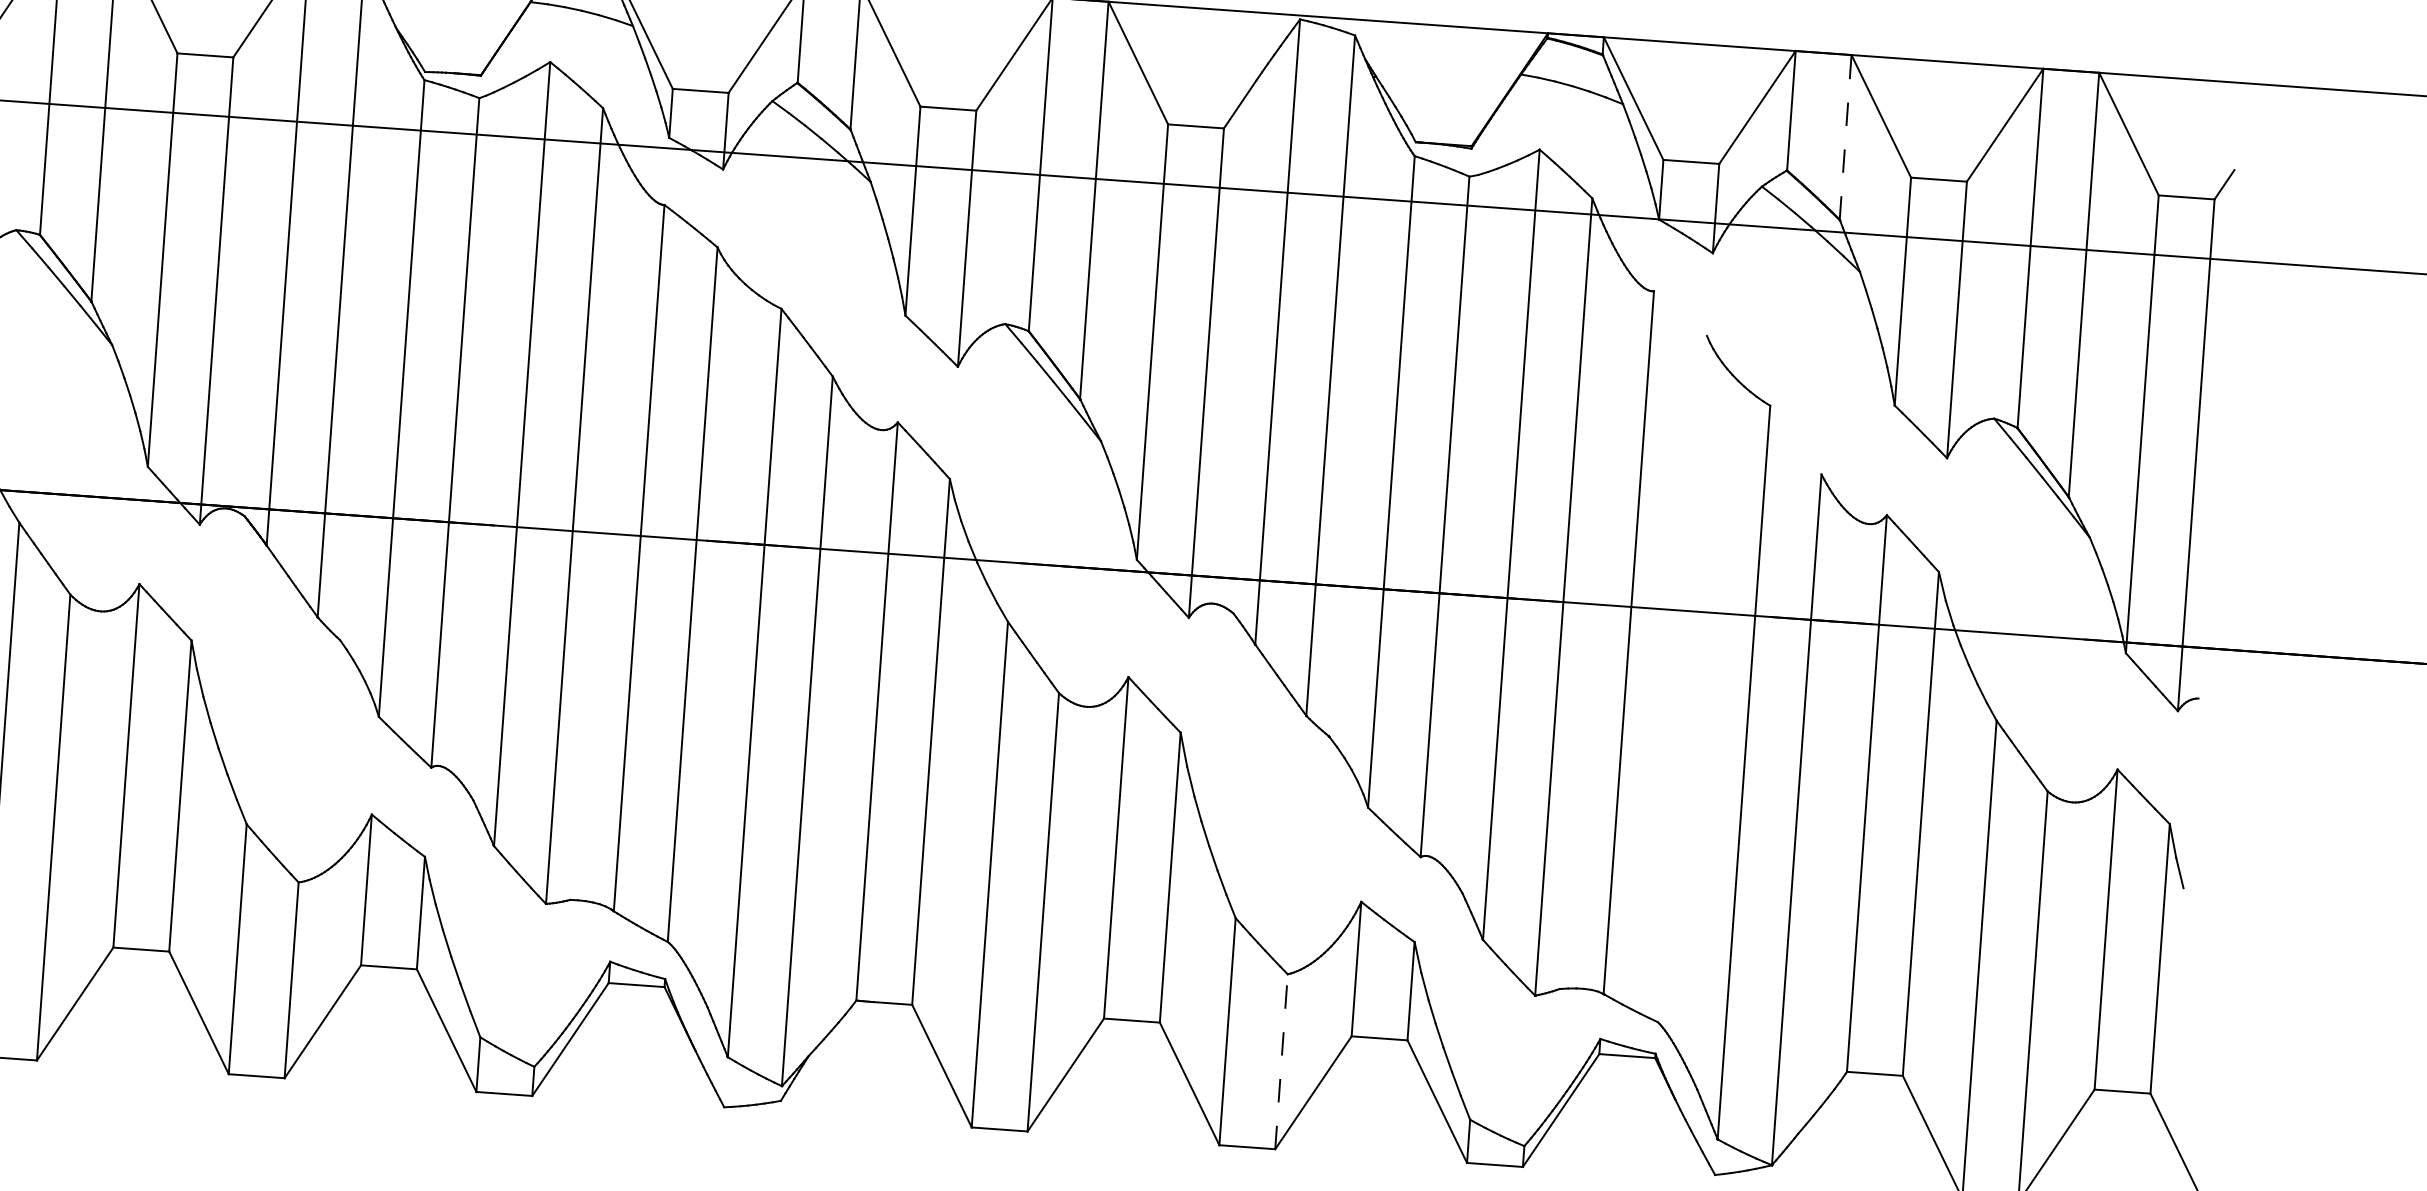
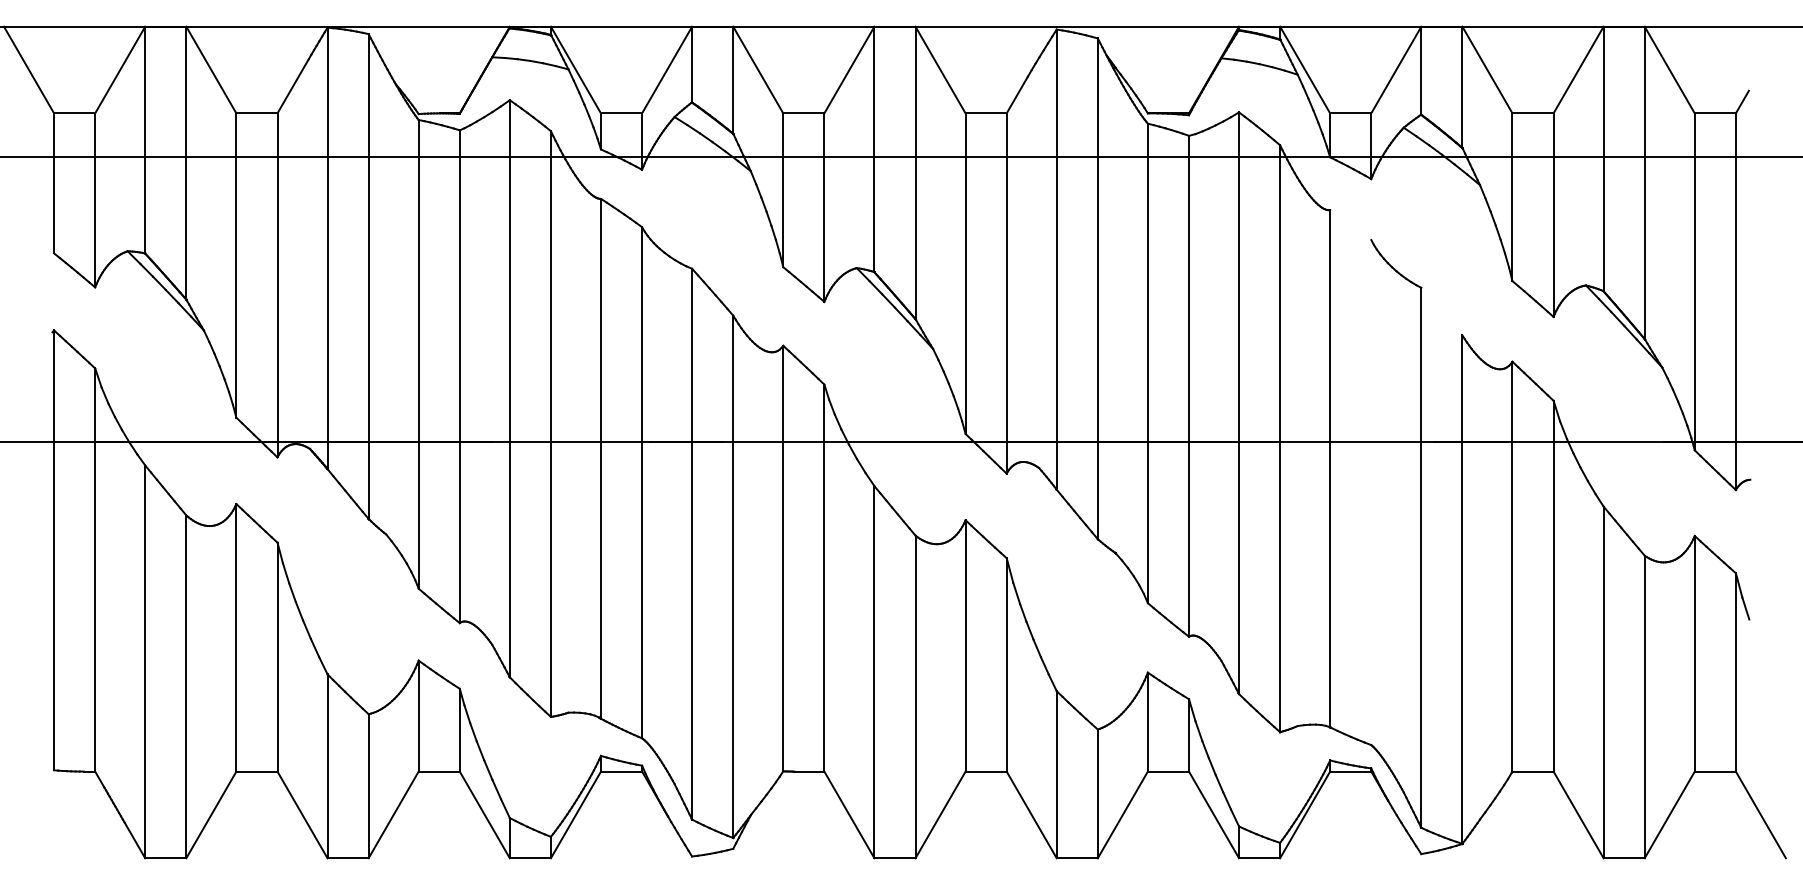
line: (1845, 137) -> (1462, 87), dashed -> solid
line: (1281, 1061) -> (1097, 793), dashed -> solid

